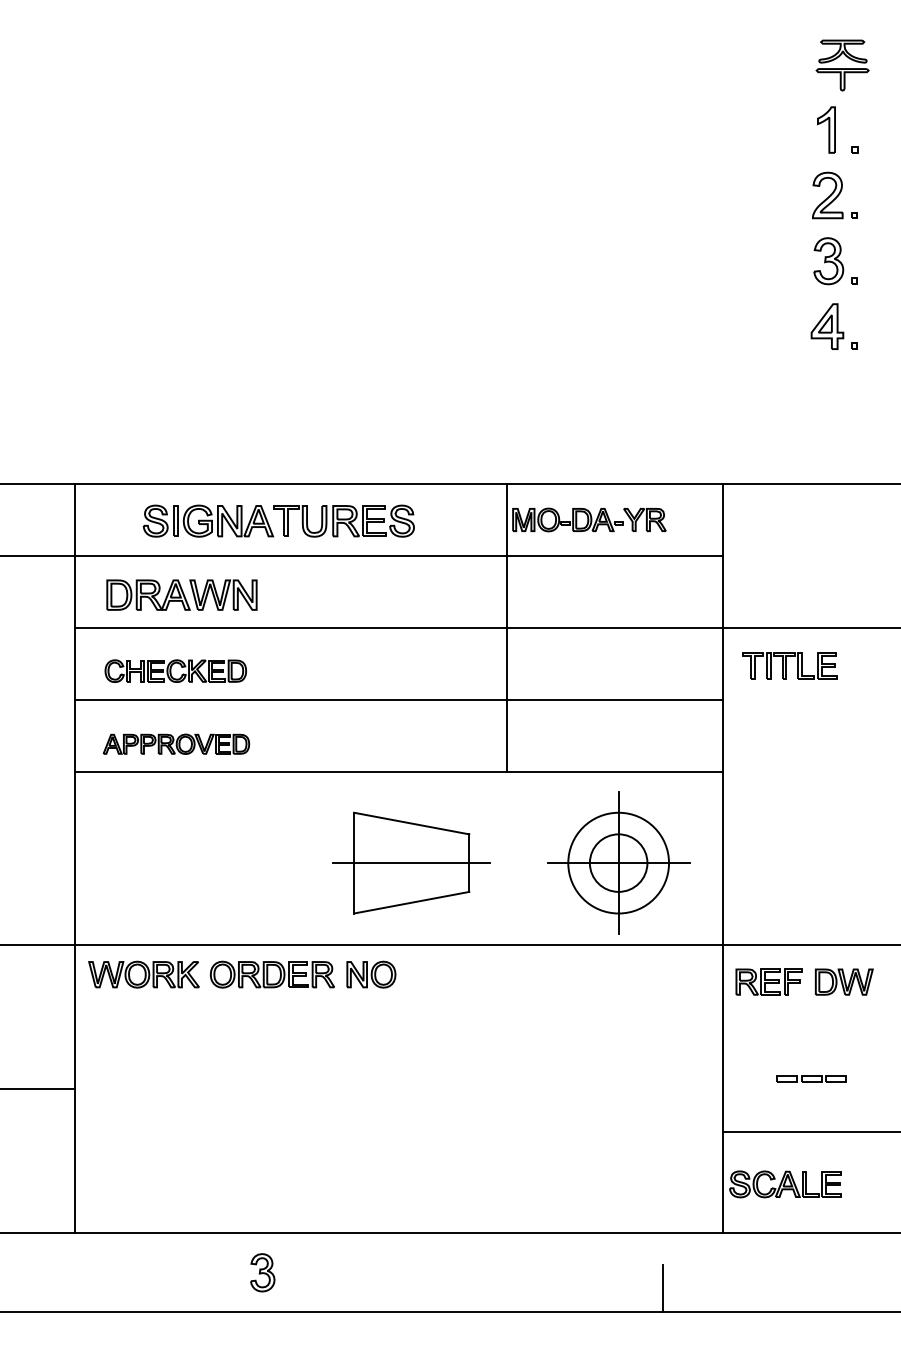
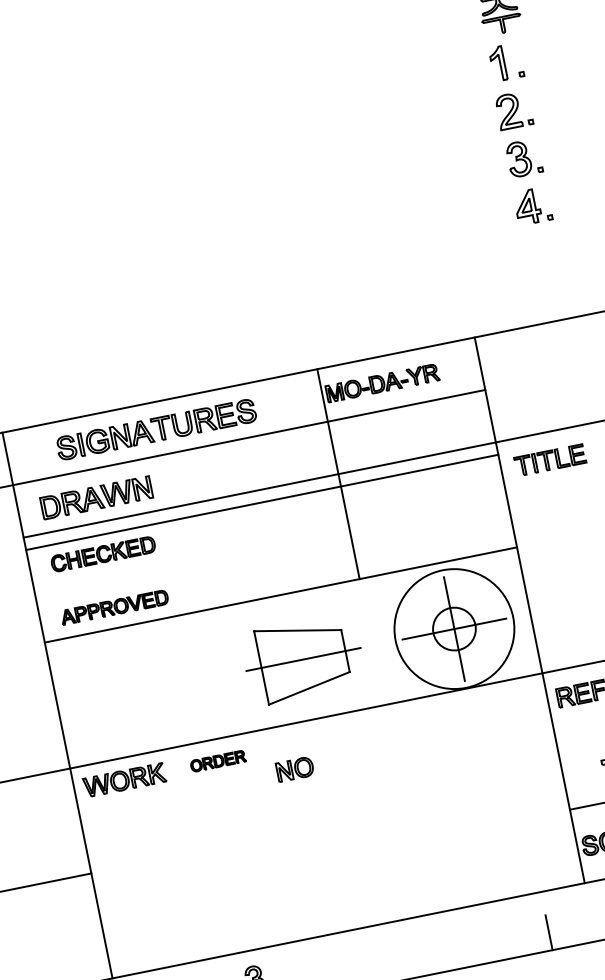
line: (398, 700) -> (261, 502), moved
circle: (618, 862) -> (454, 628), size x1.6
part: (271, 974) -> (217, 761), size x0.6
part: (371, 974) -> (295, 769), moved

